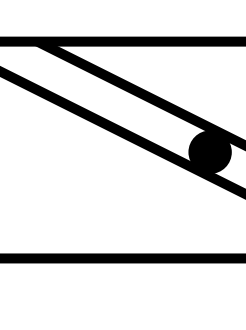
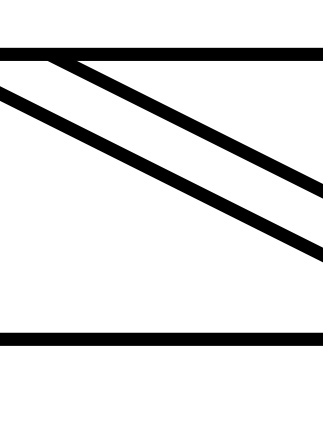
fill: (209, 152) -> (275, 199), removed

